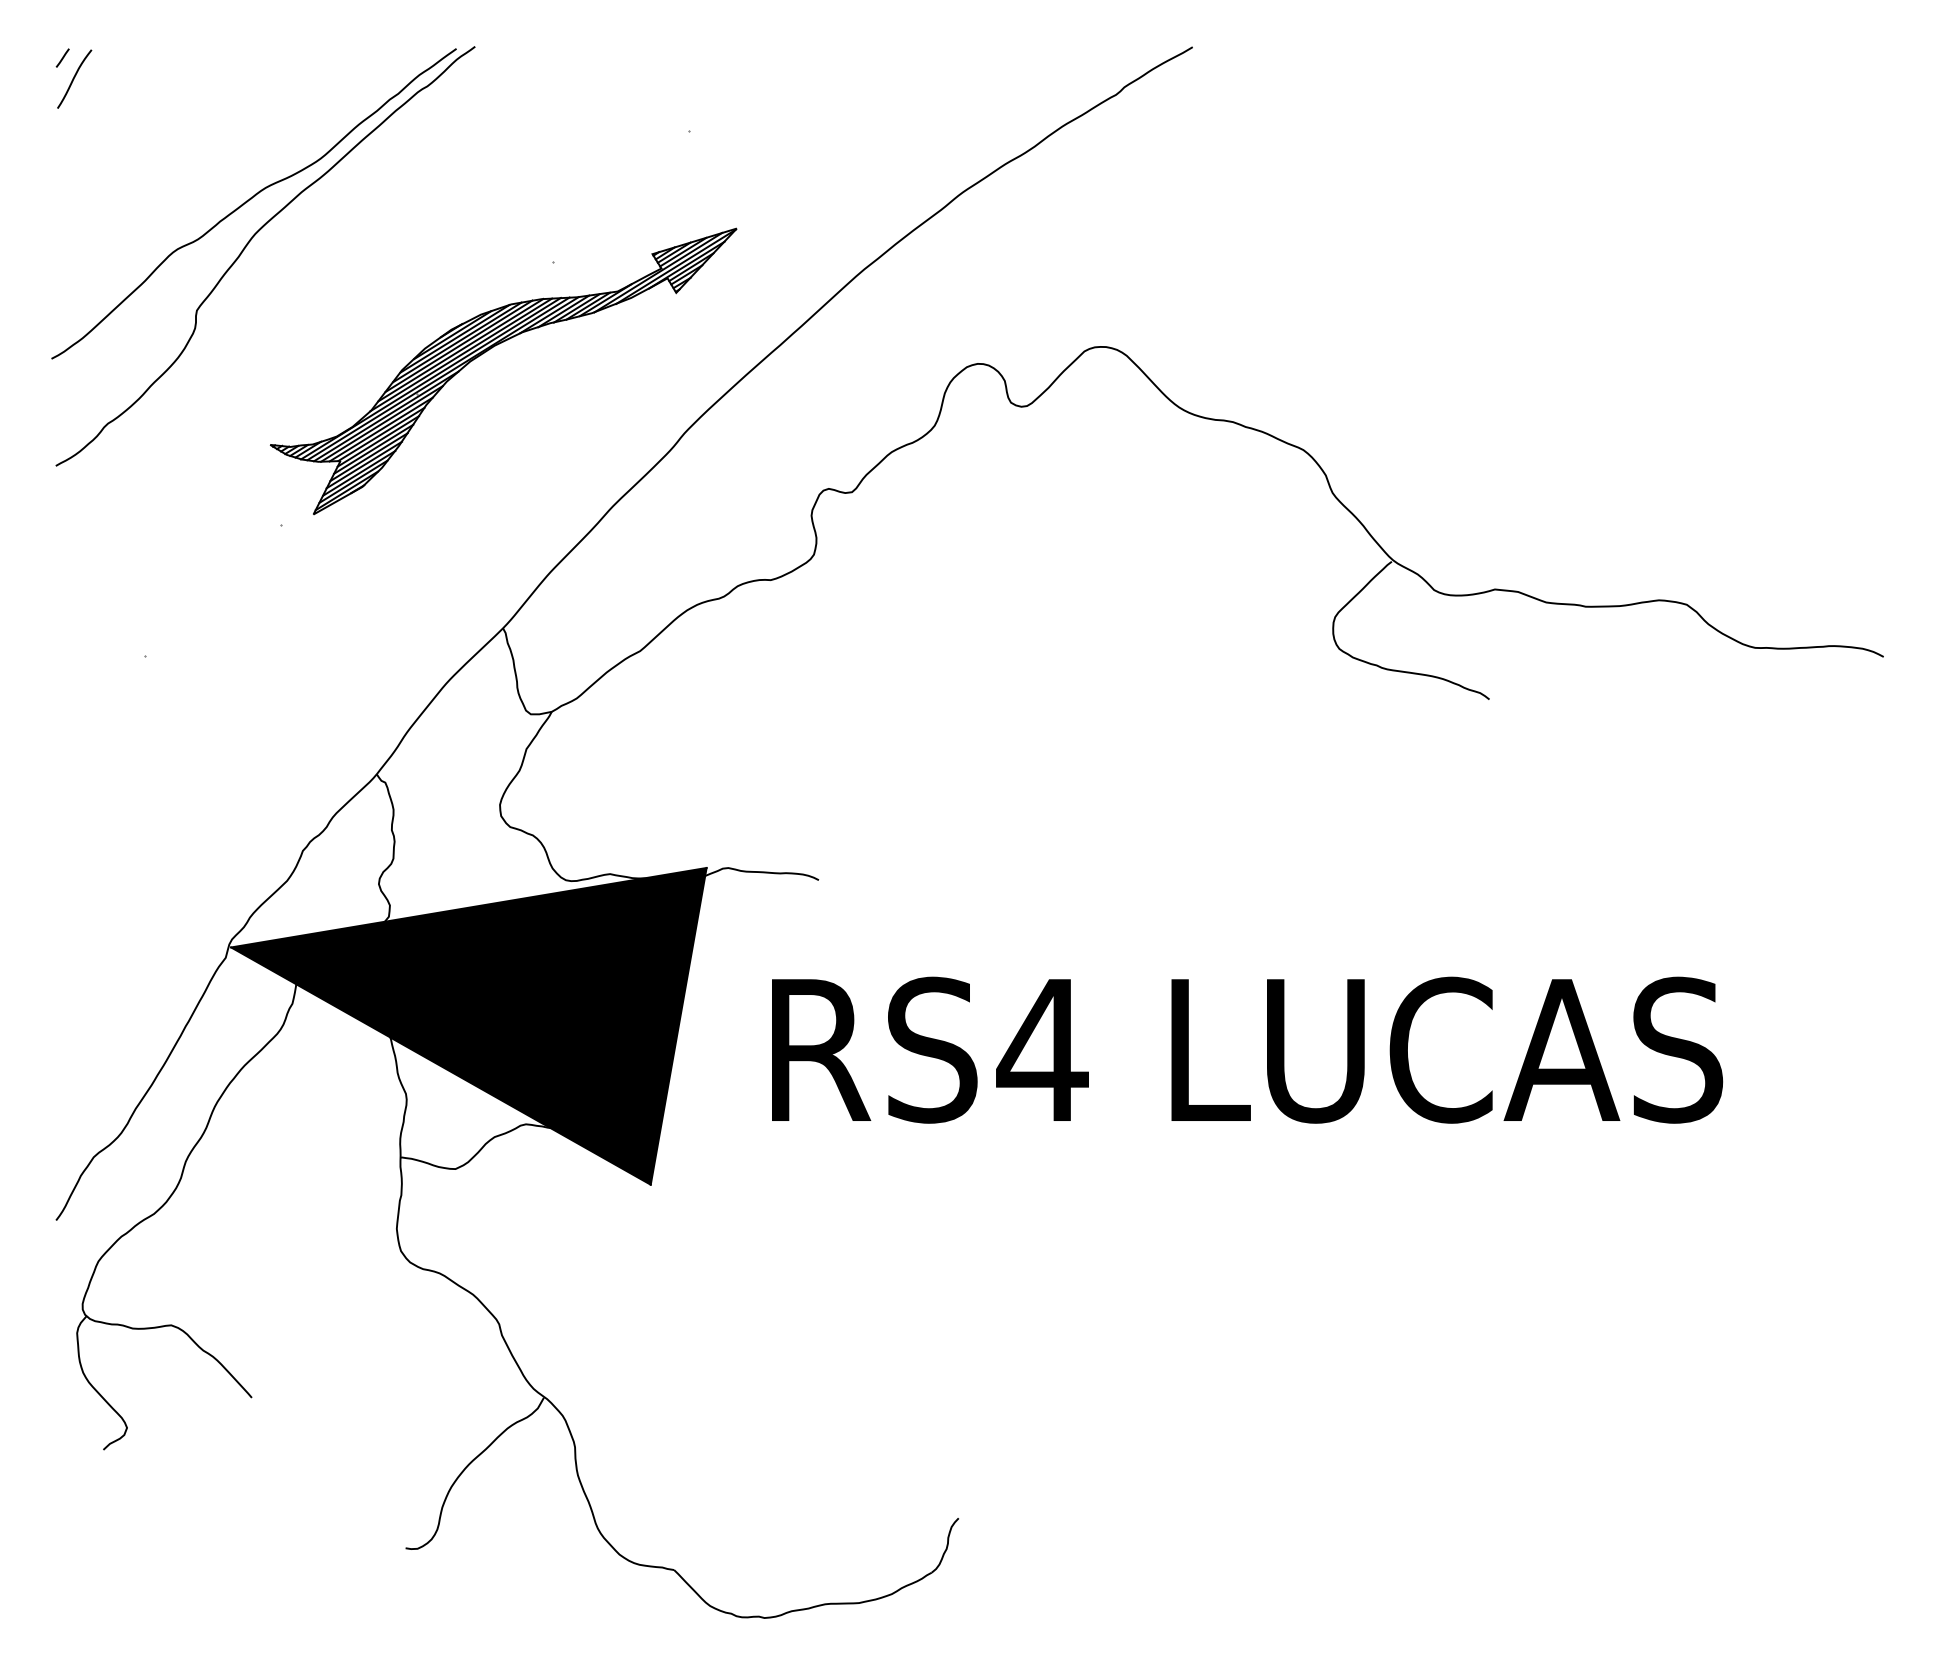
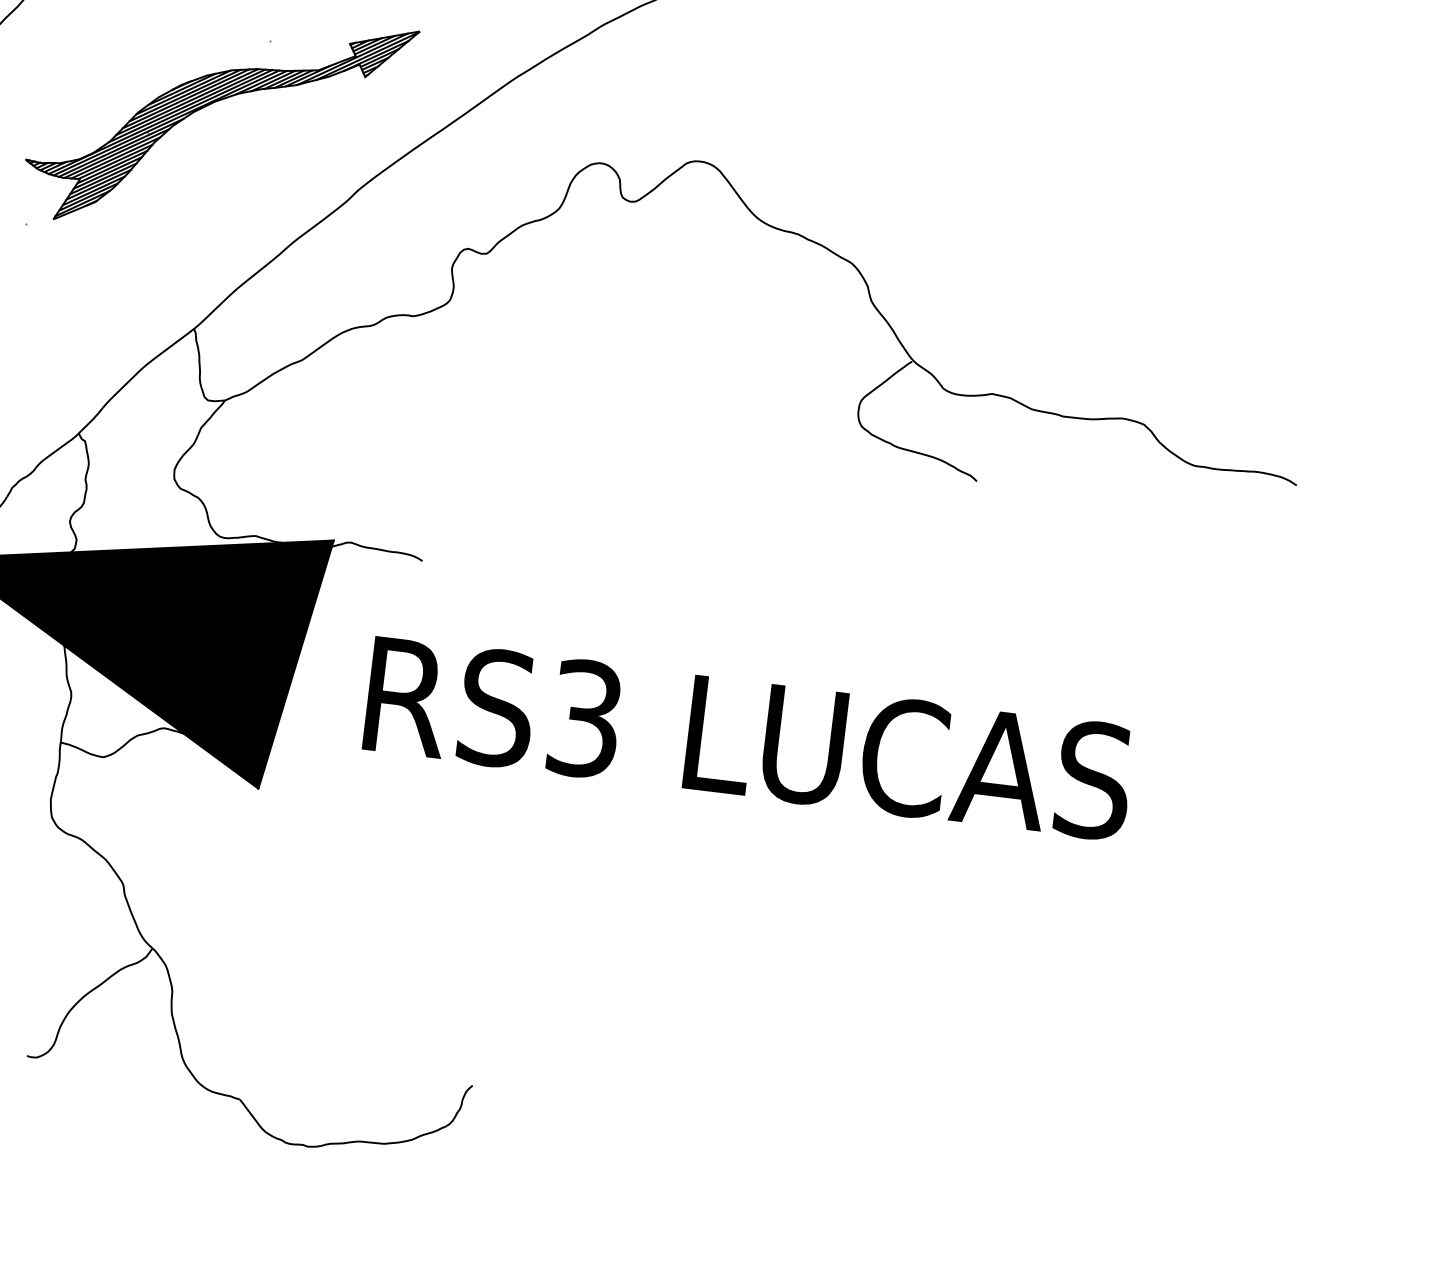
text: (1042, 1049) -> (585, 718), RS4 -> RS3

